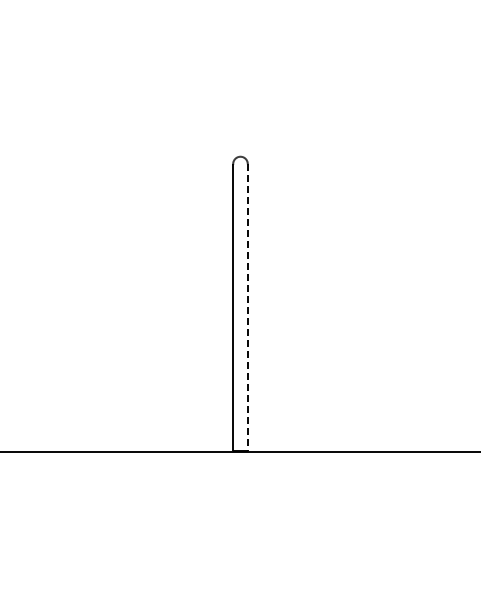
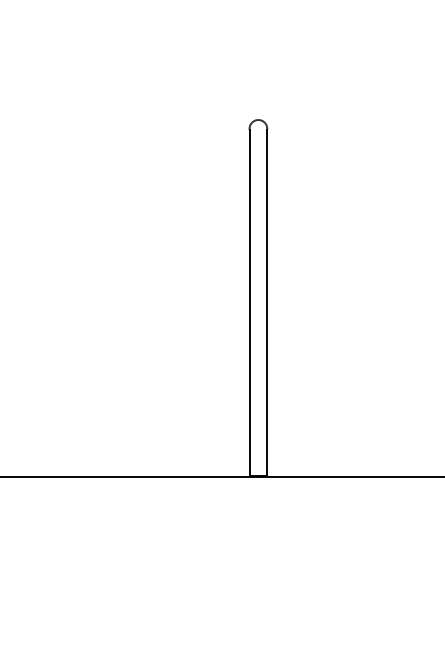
line: (247, 307) -> (266, 302), dashed -> solid

